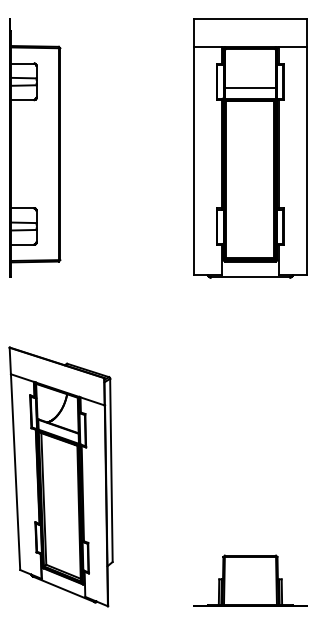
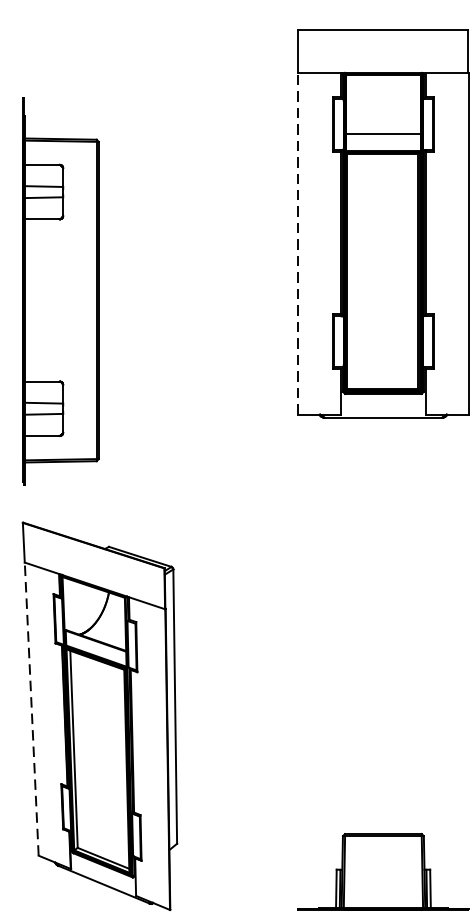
part: (35, 147) -> (61, 290), moved
line: (193, 160) -> (298, 242), solid -> dashed
line: (15, 472) -> (31, 709), solid -> dashed

